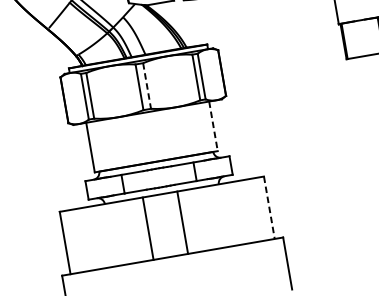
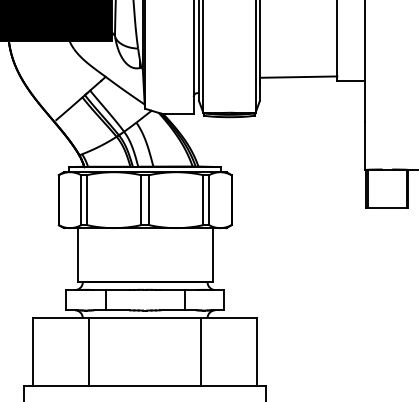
line: (147, 86) -> (149, 200), dashed -> solid
line: (213, 126) -> (212, 255), dashed -> solid
line: (269, 208) -> (257, 352), dashed -> solid
line: (182, 222) -> (201, 351), moved
line: (148, 228) -> (89, 351), moved

